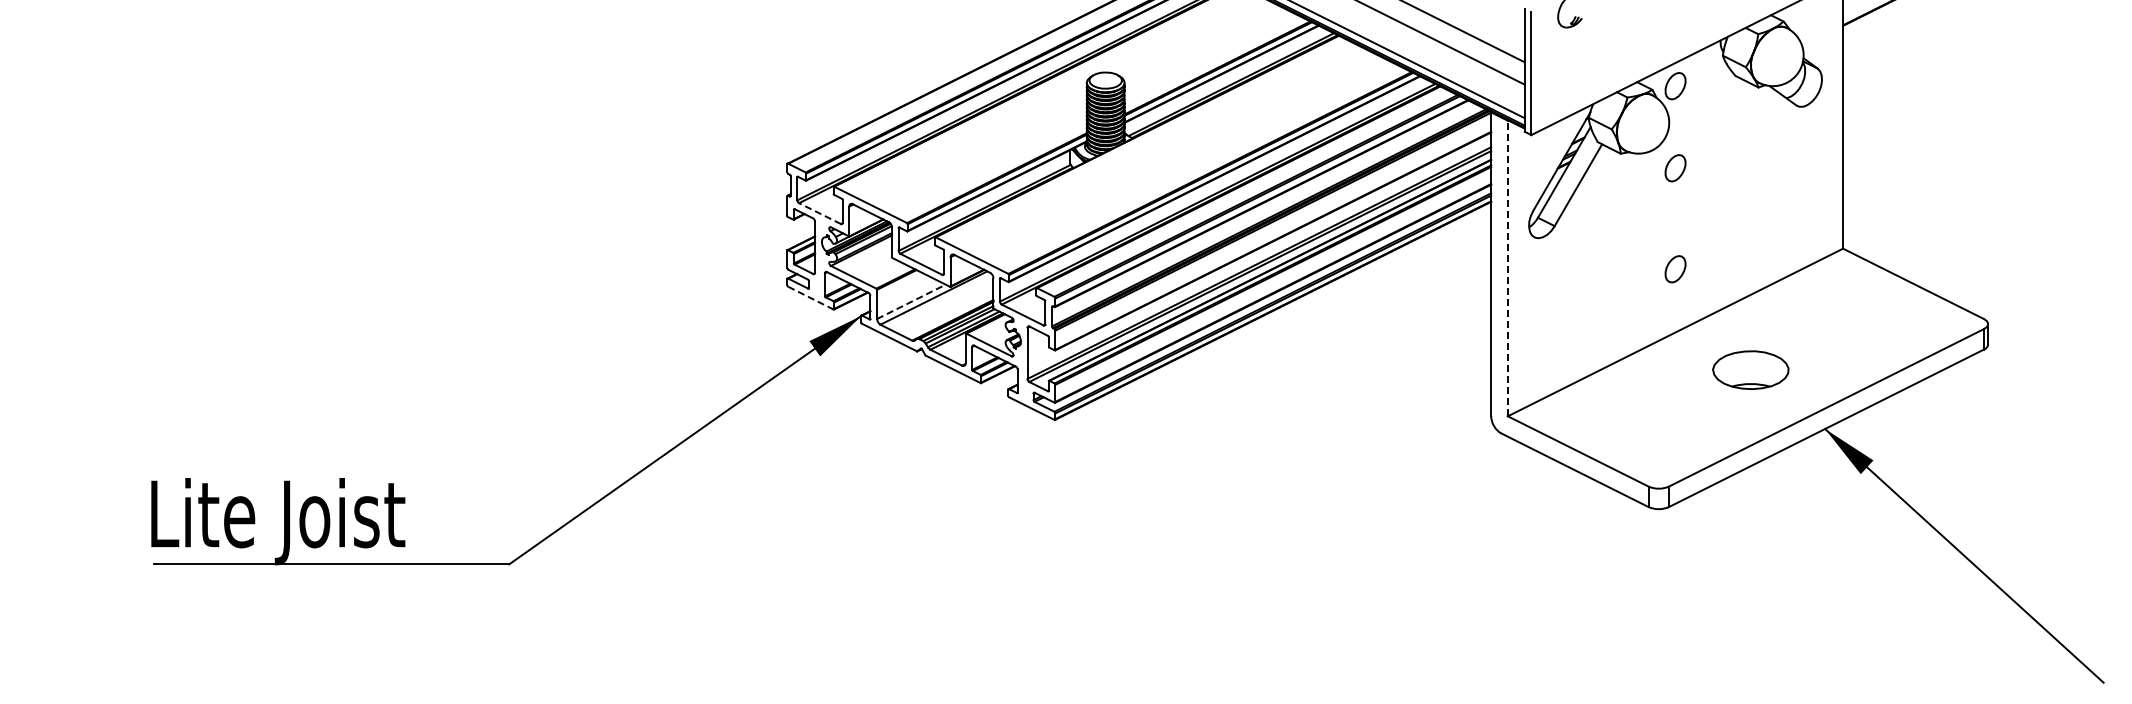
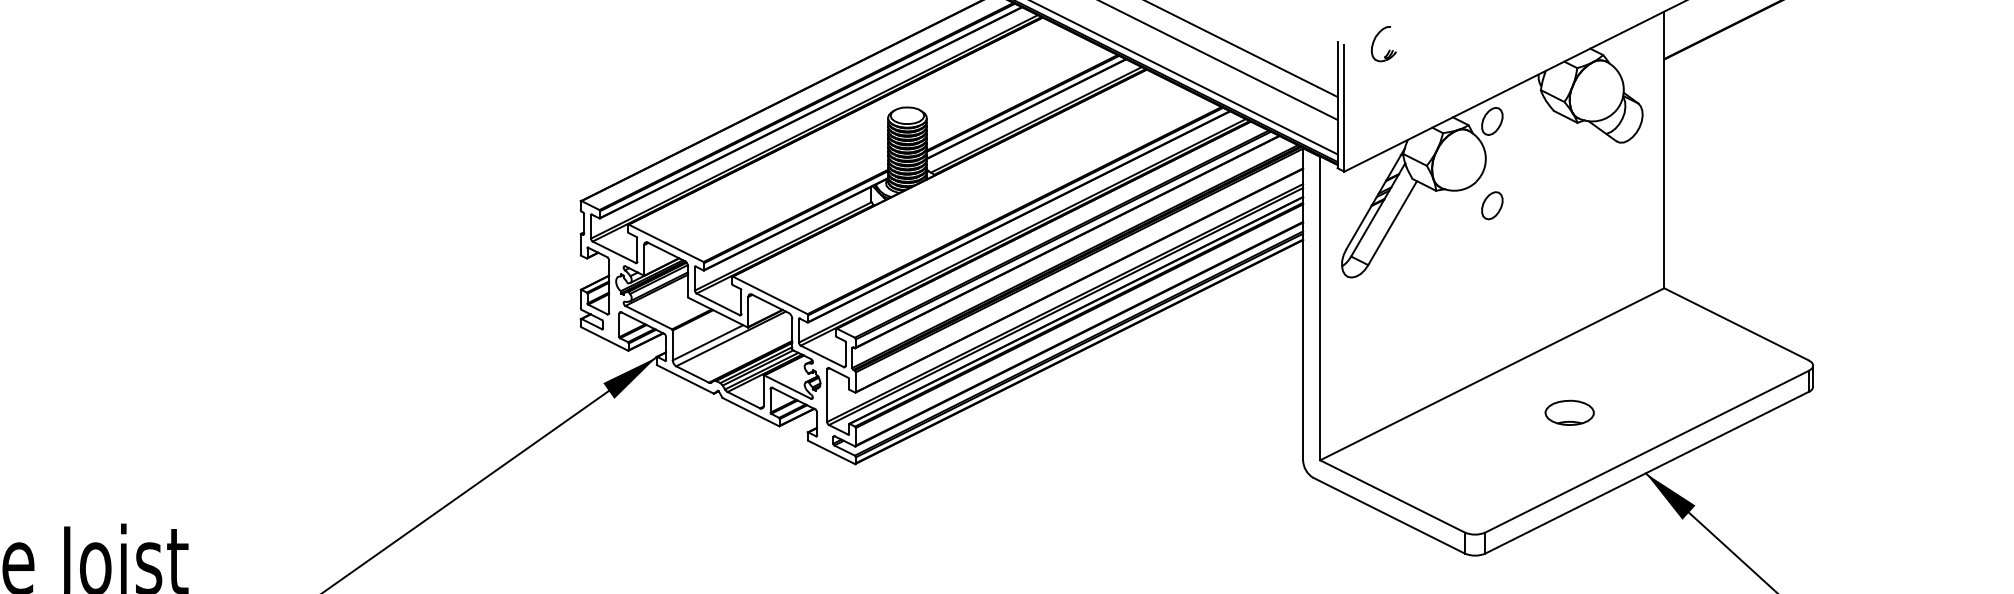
line: (819, 213) -> (613, 252), dashed -> solid
line: (1507, 268) -> (1319, 308), dashed -> solid
part: (1675, 269) -> (1492, 309), removed
line: (811, 298) -> (605, 339), dashed -> solid
line: (911, 301) -> (708, 342), dashed -> solid
part: (1750, 369) -> (1569, 412), size x0.62

